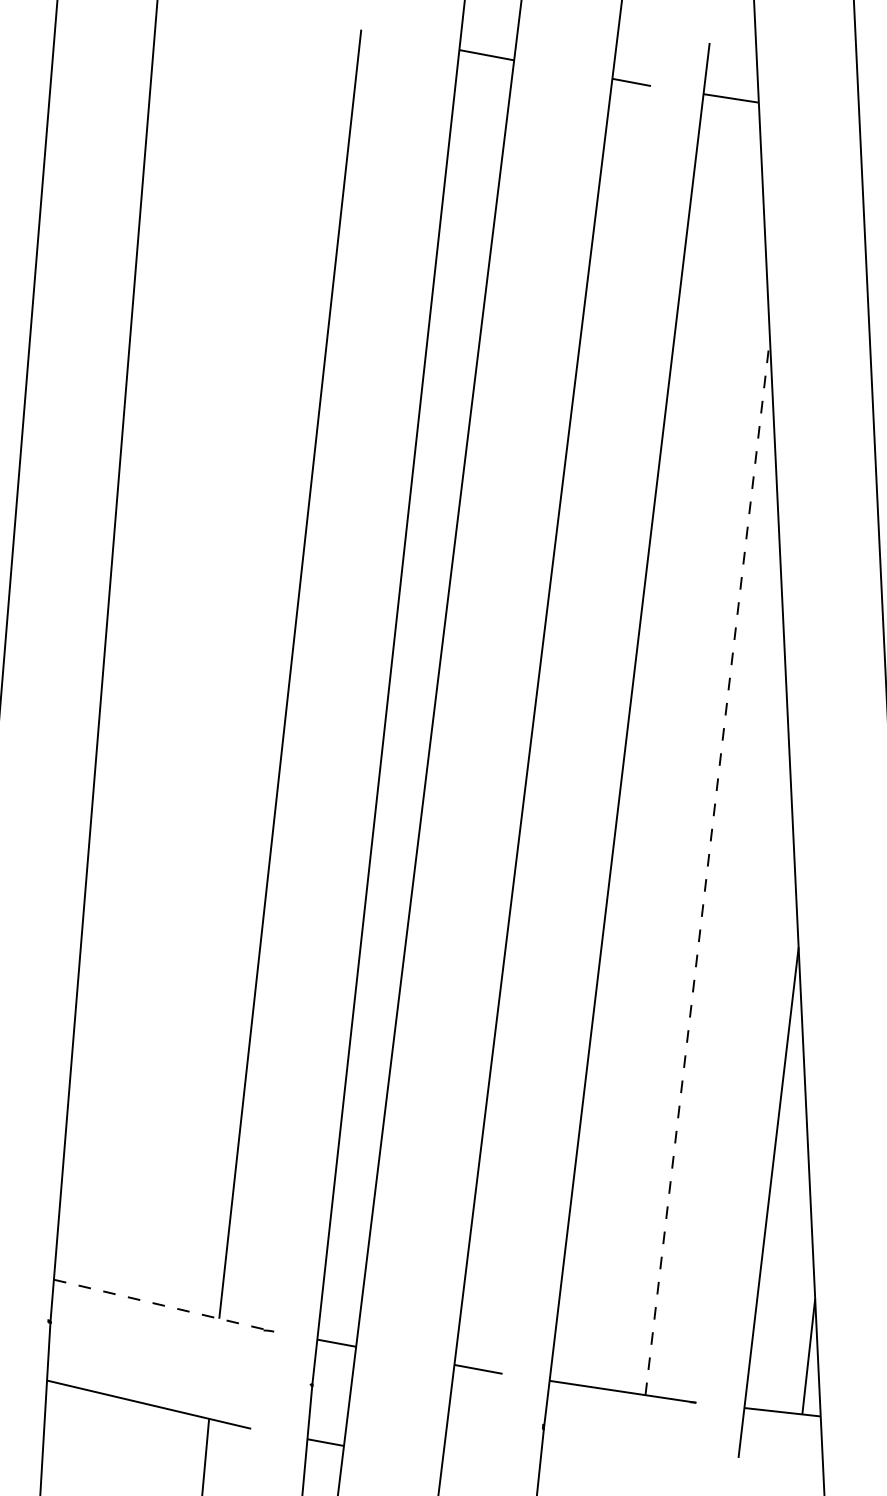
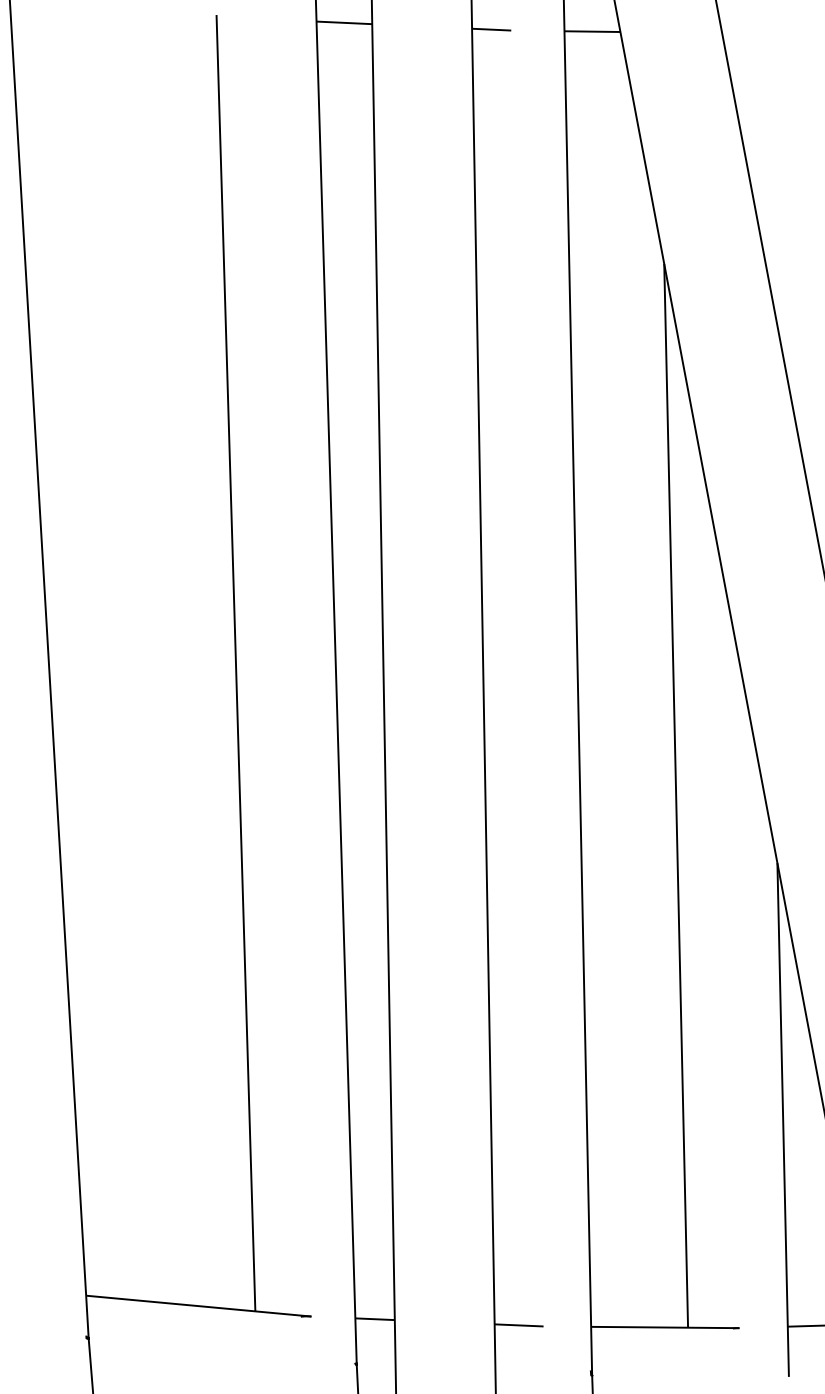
line: (707, 866) -> (675, 795), dashed -> solid
line: (164, 1305) -> (199, 1305), dashed -> solid

